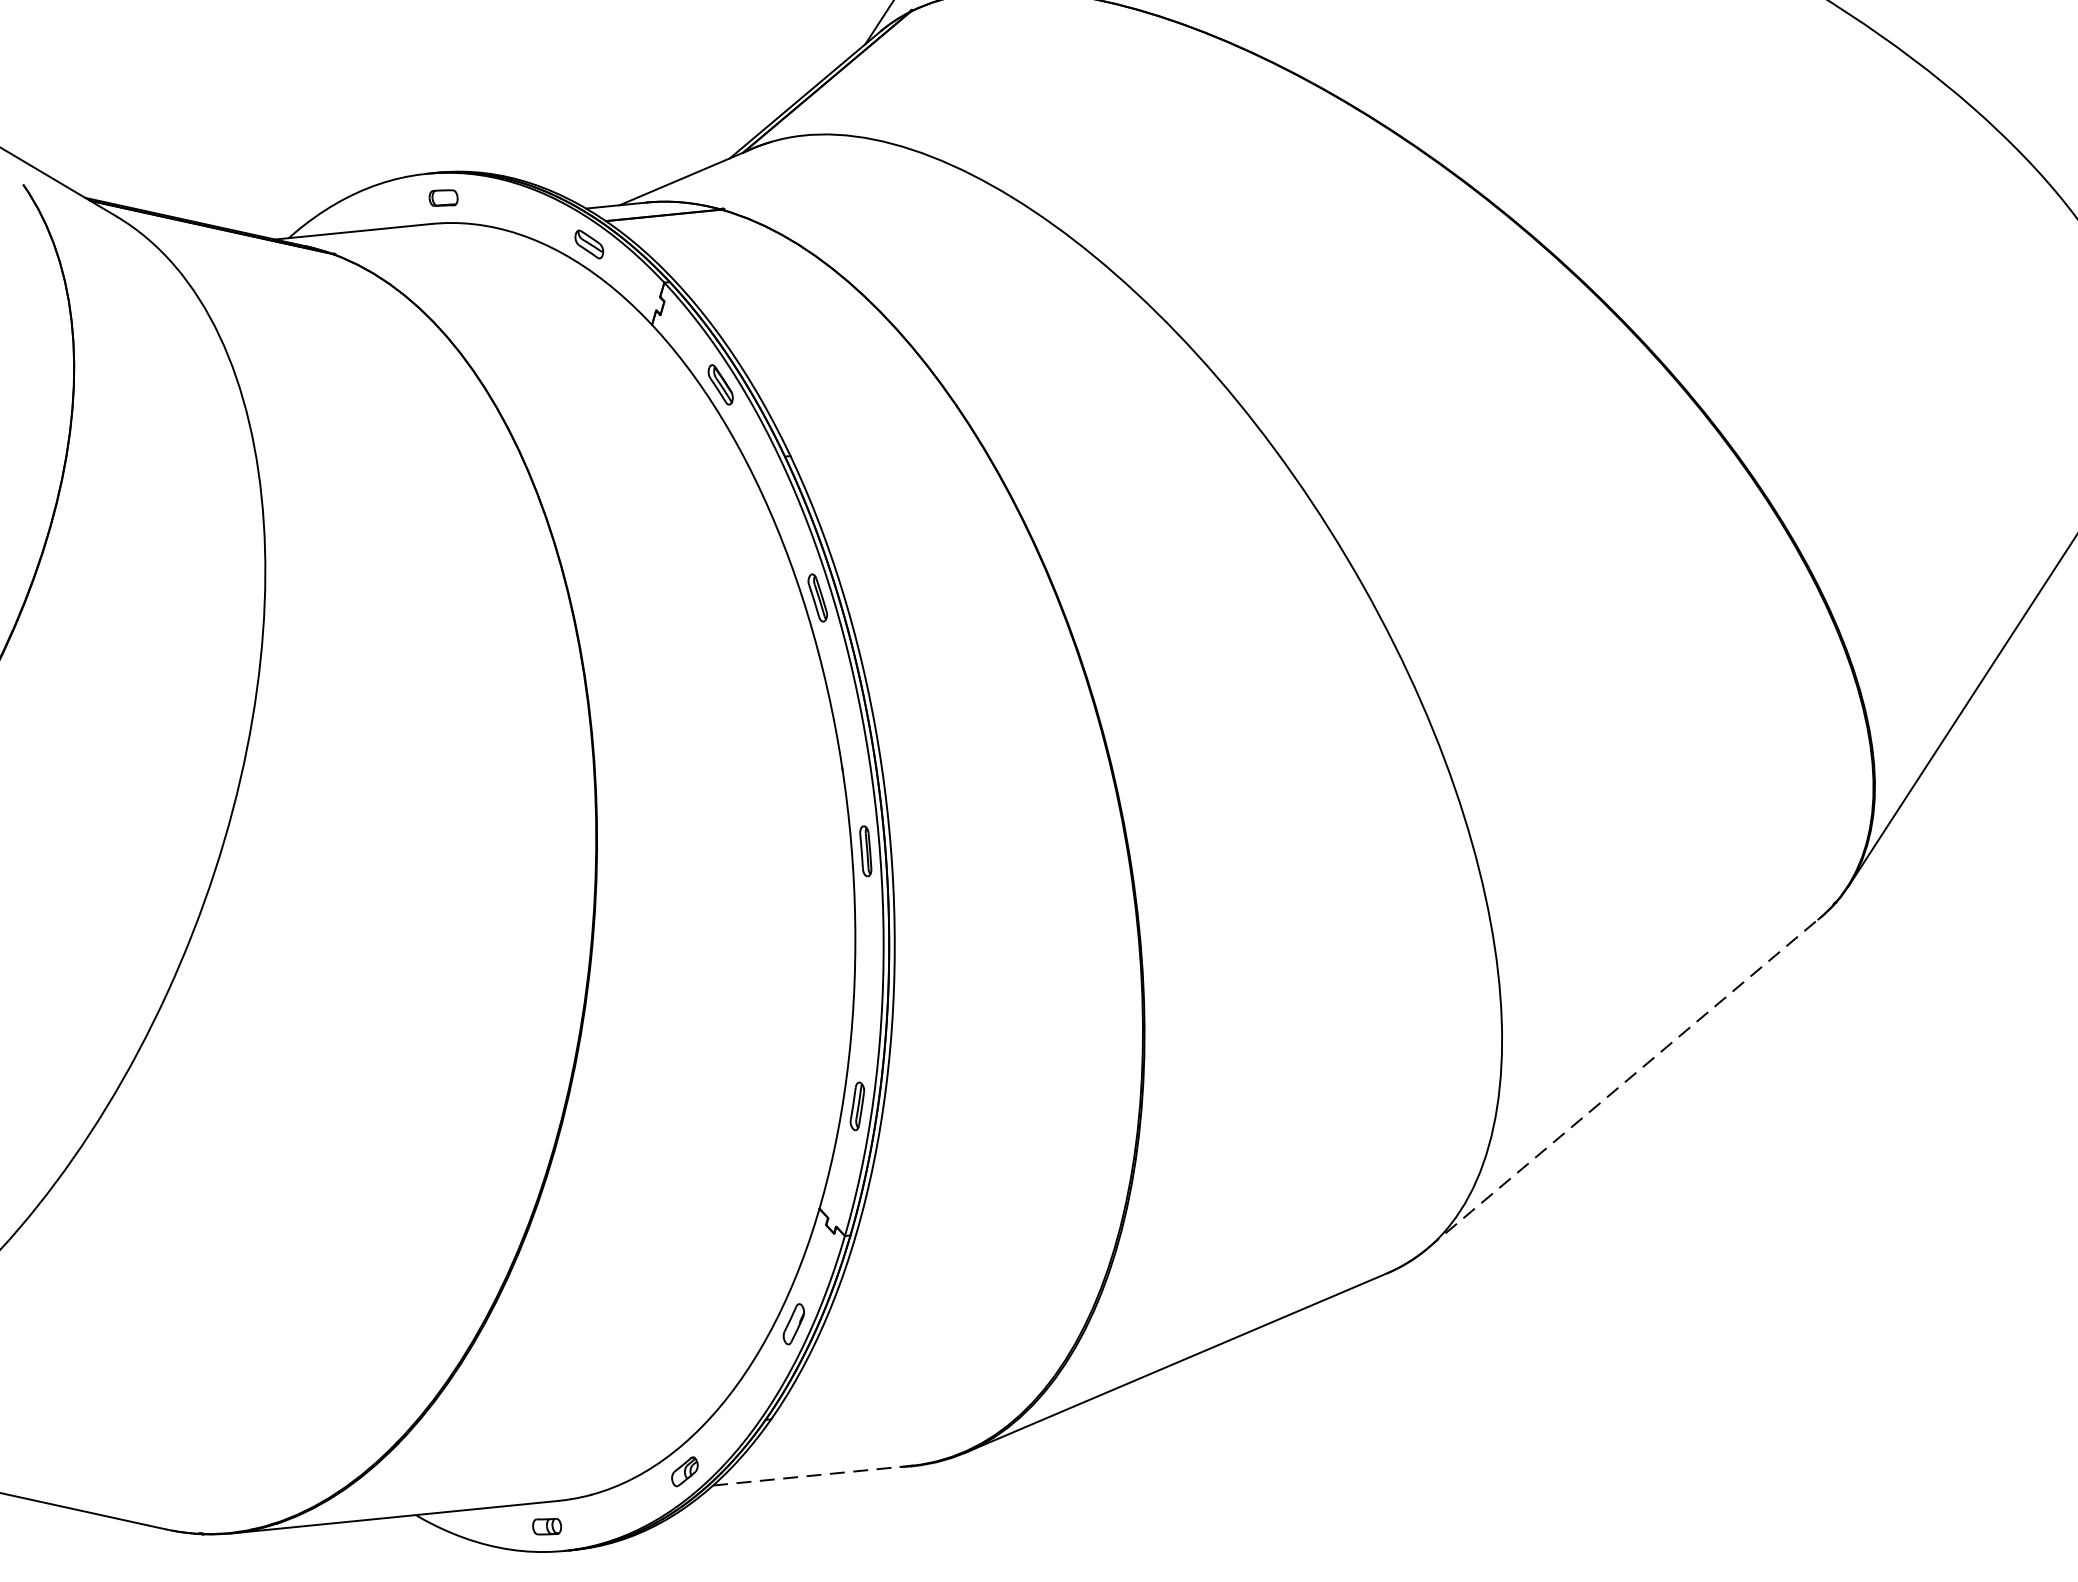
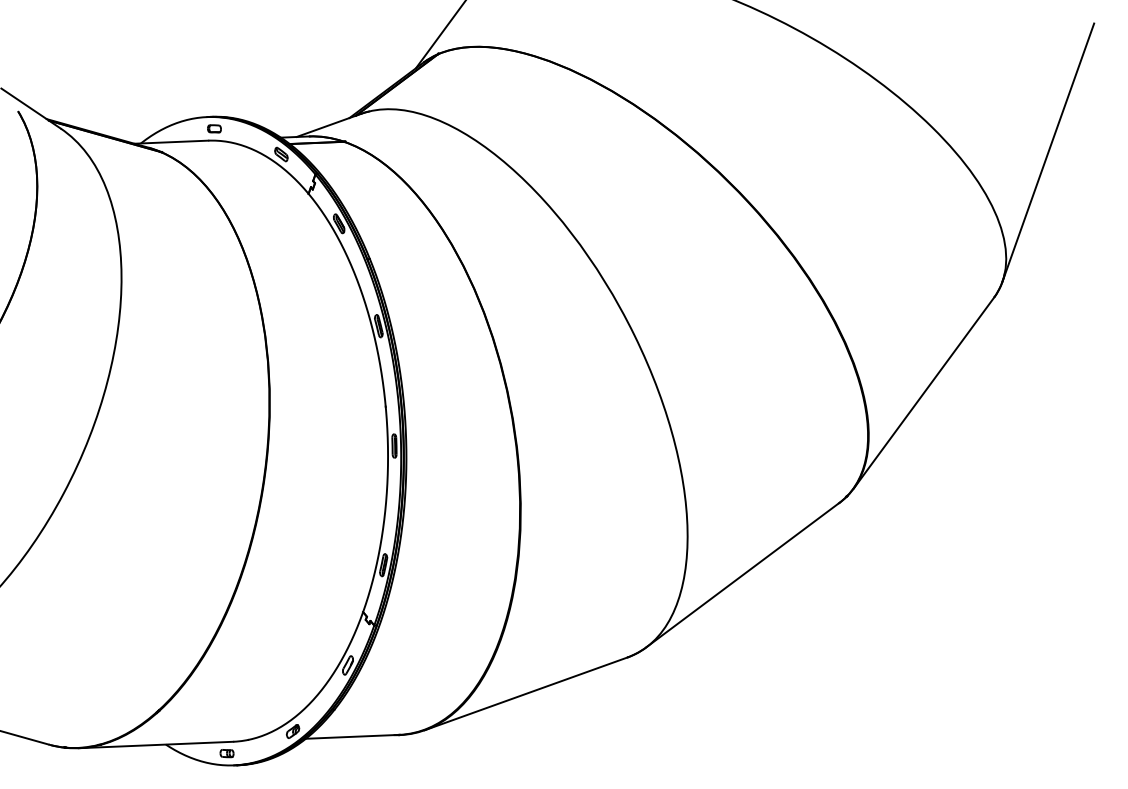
line: (1624, 1082) -> (743, 574), dashed -> solid
line: (812, 1474) -> (352, 736), dashed -> solid

